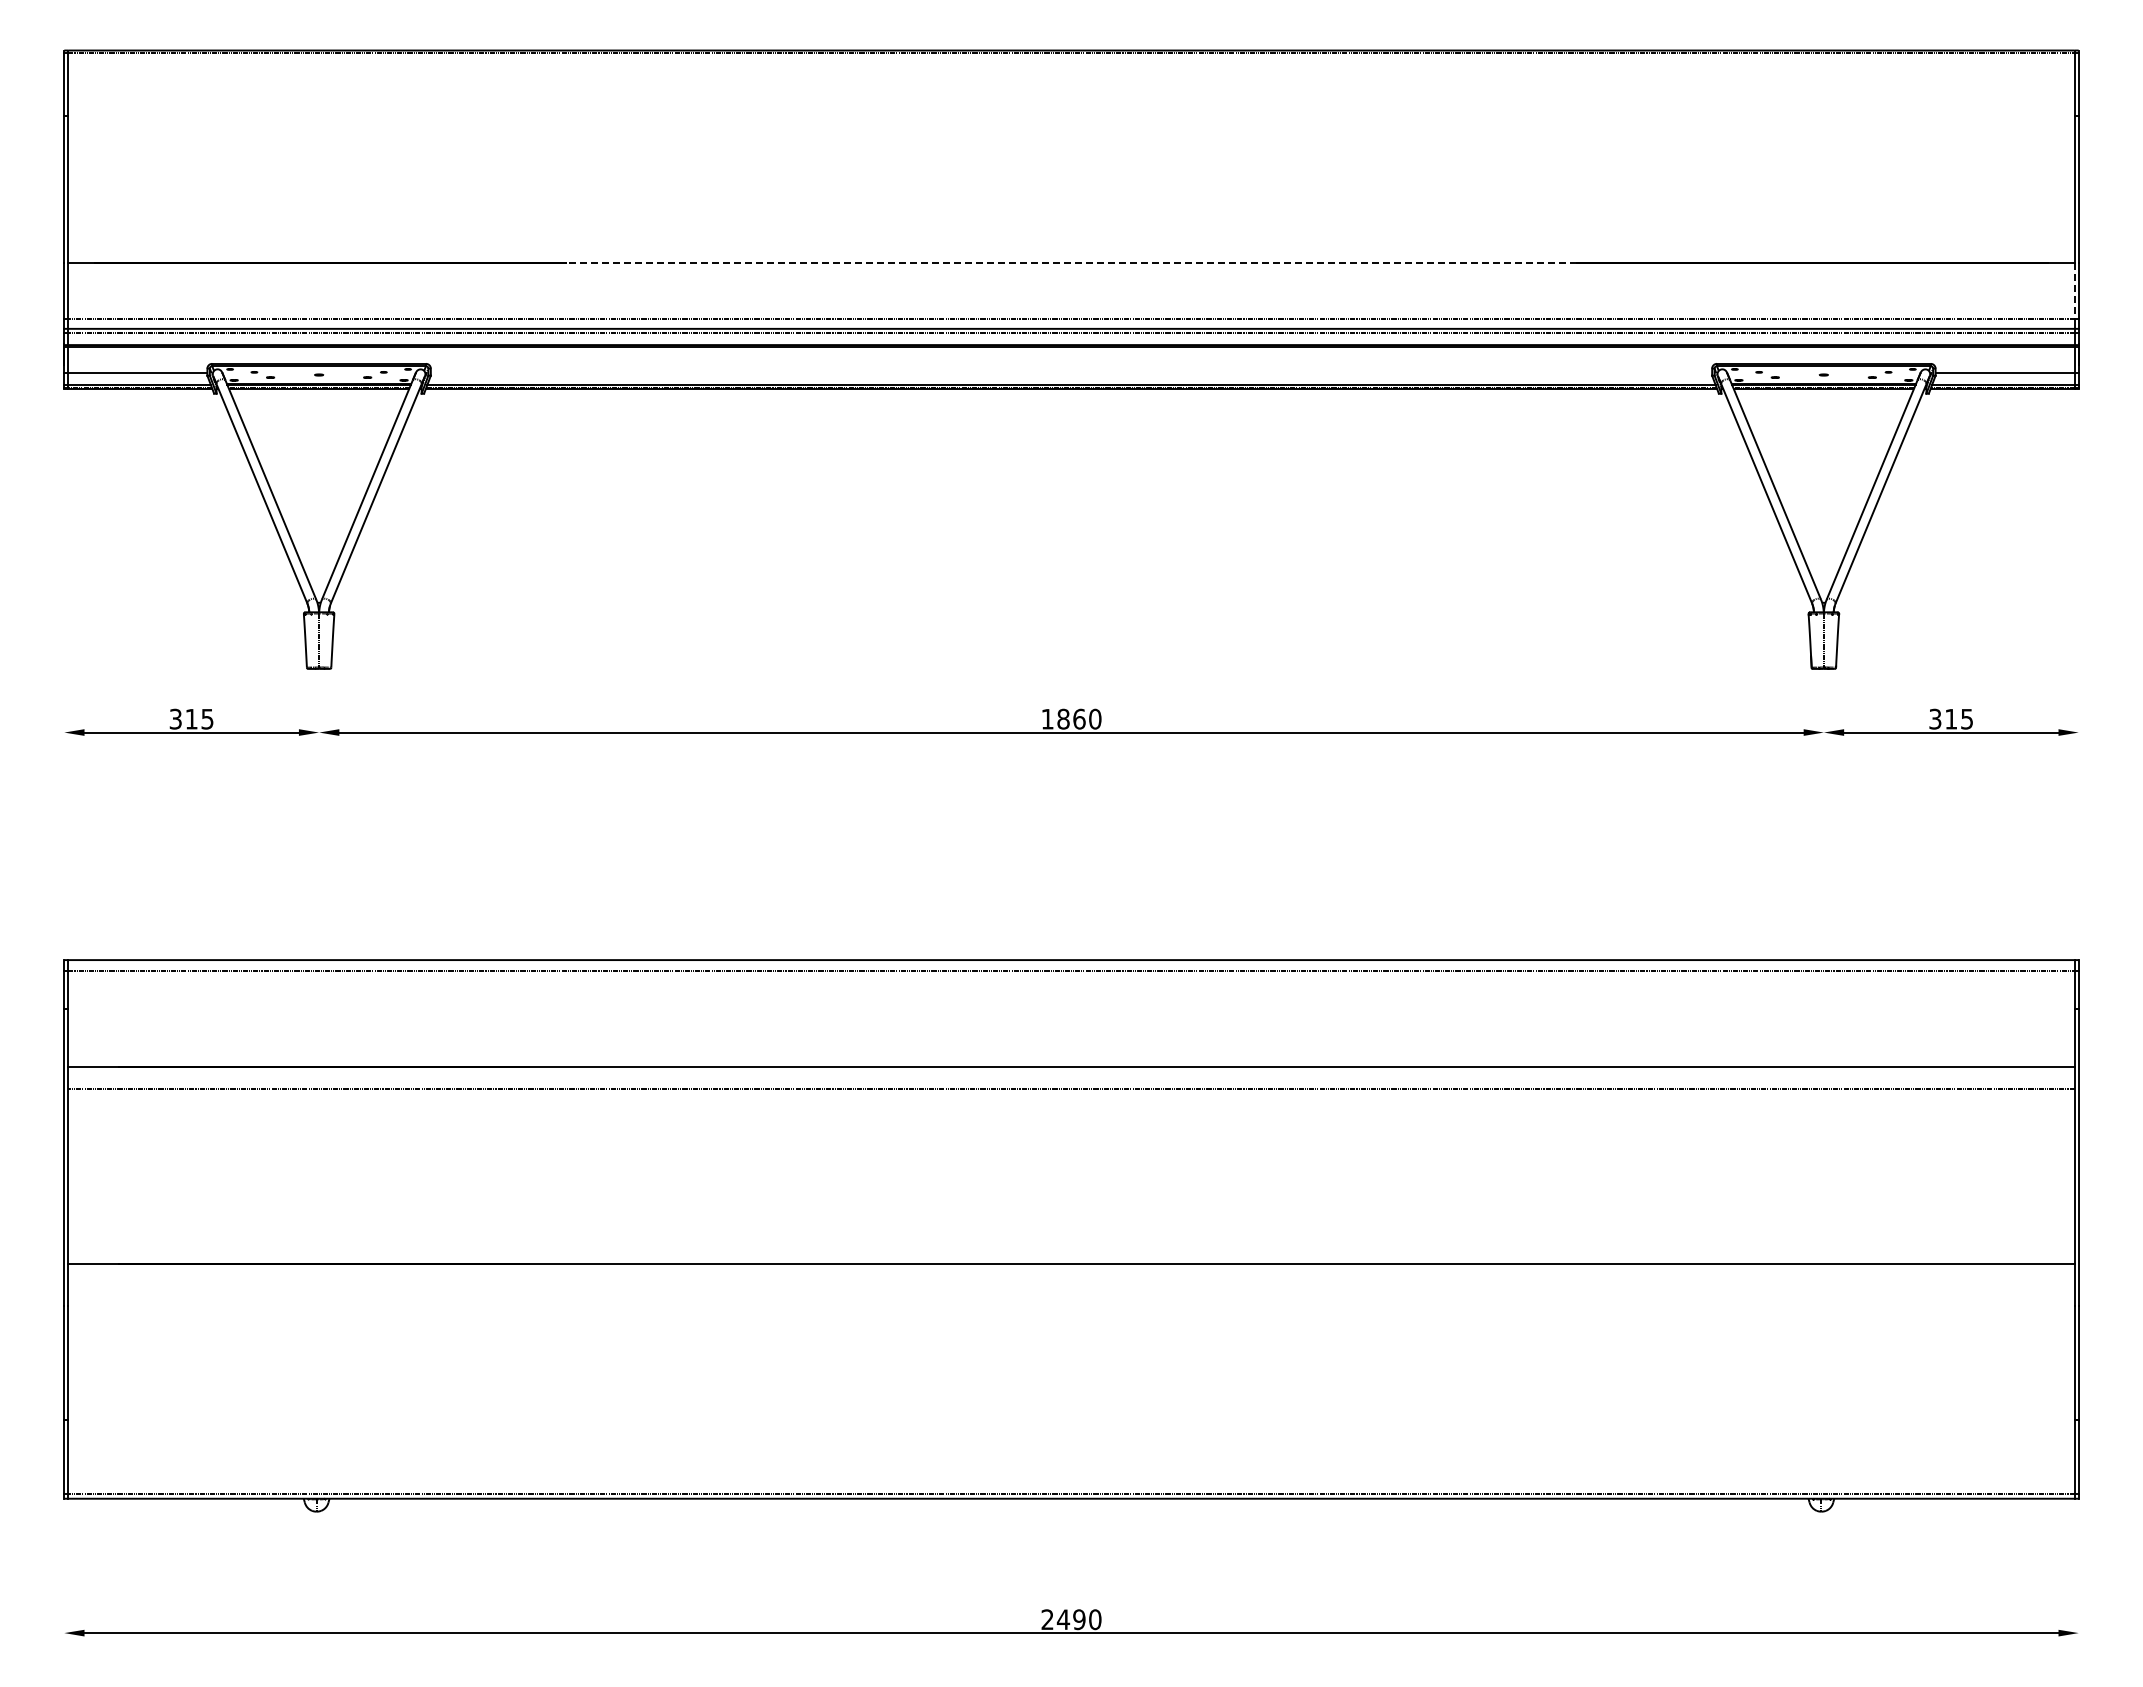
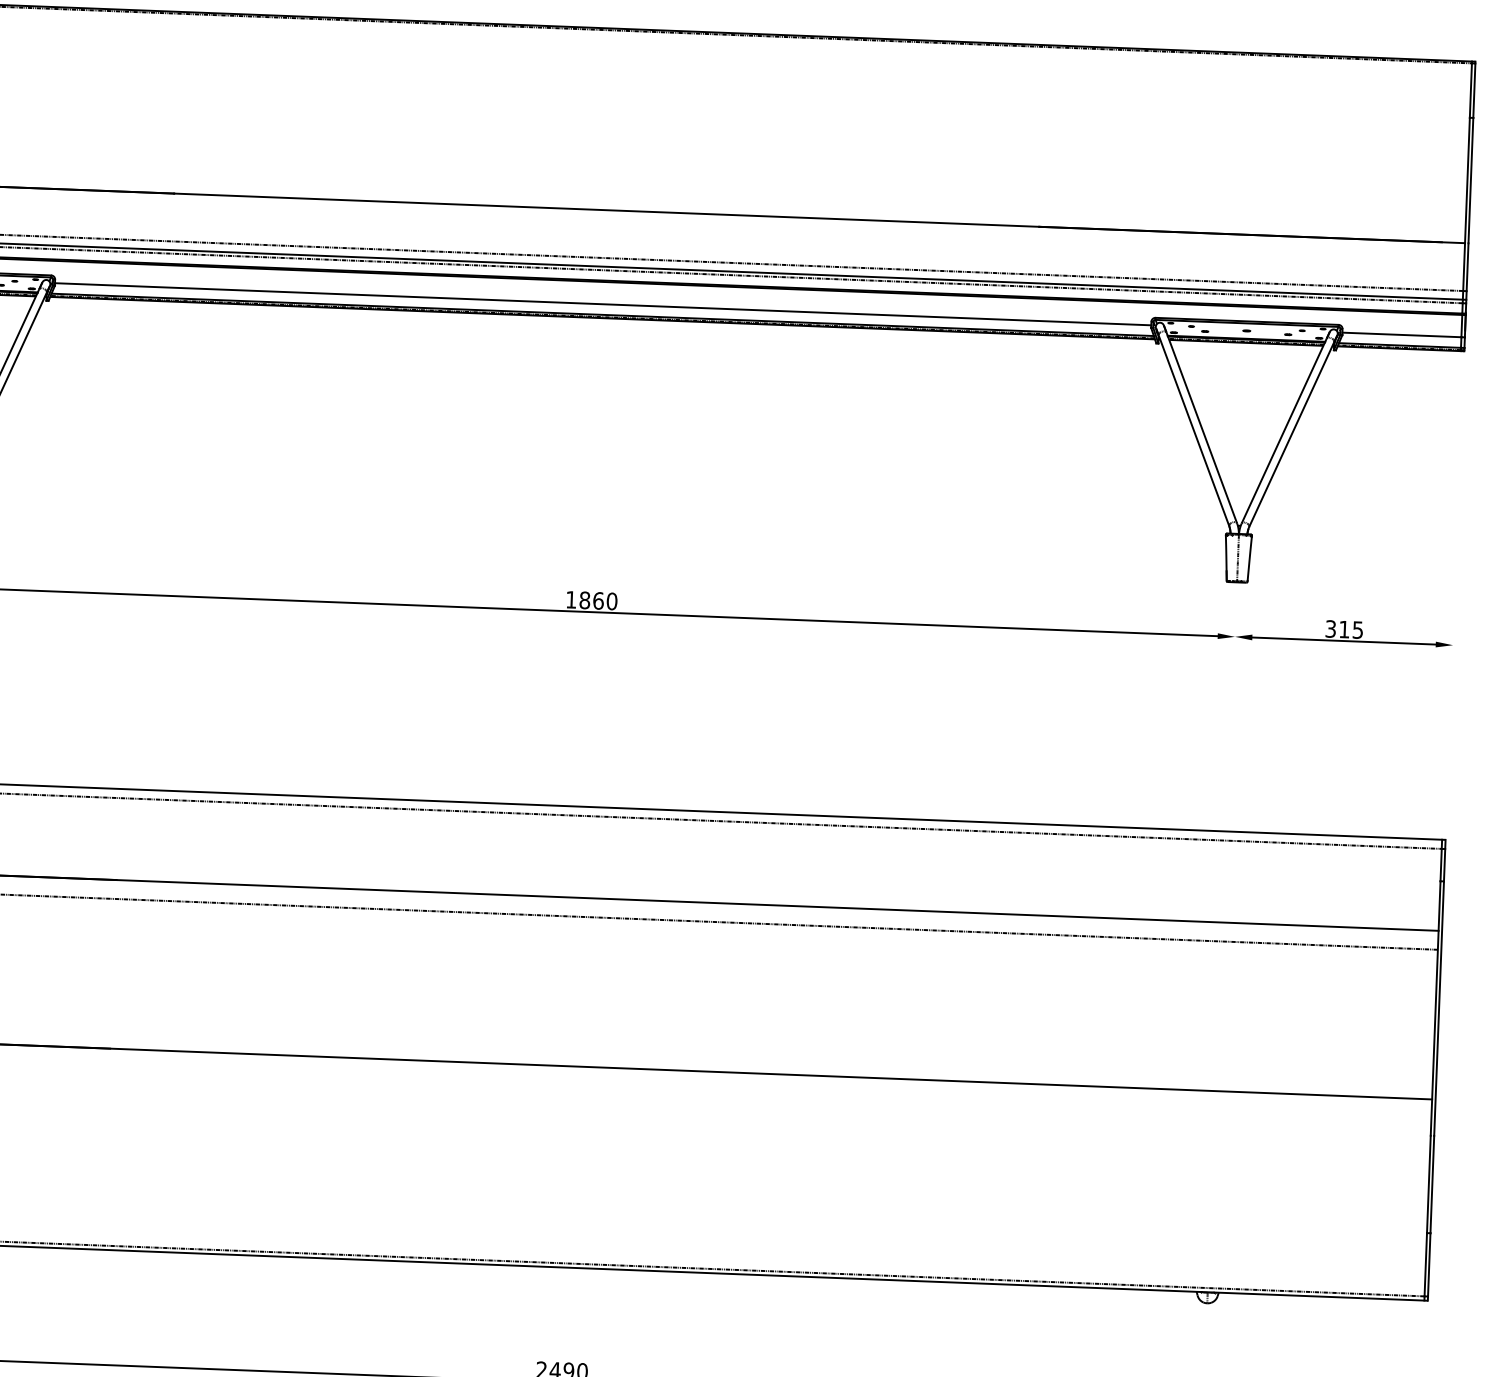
line: (1071, 262) -> (606, 209), dashed -> solid
line: (2074, 290) -> (1463, 266), dashed -> solid
line: (1071, 372) -> (603, 304), added

